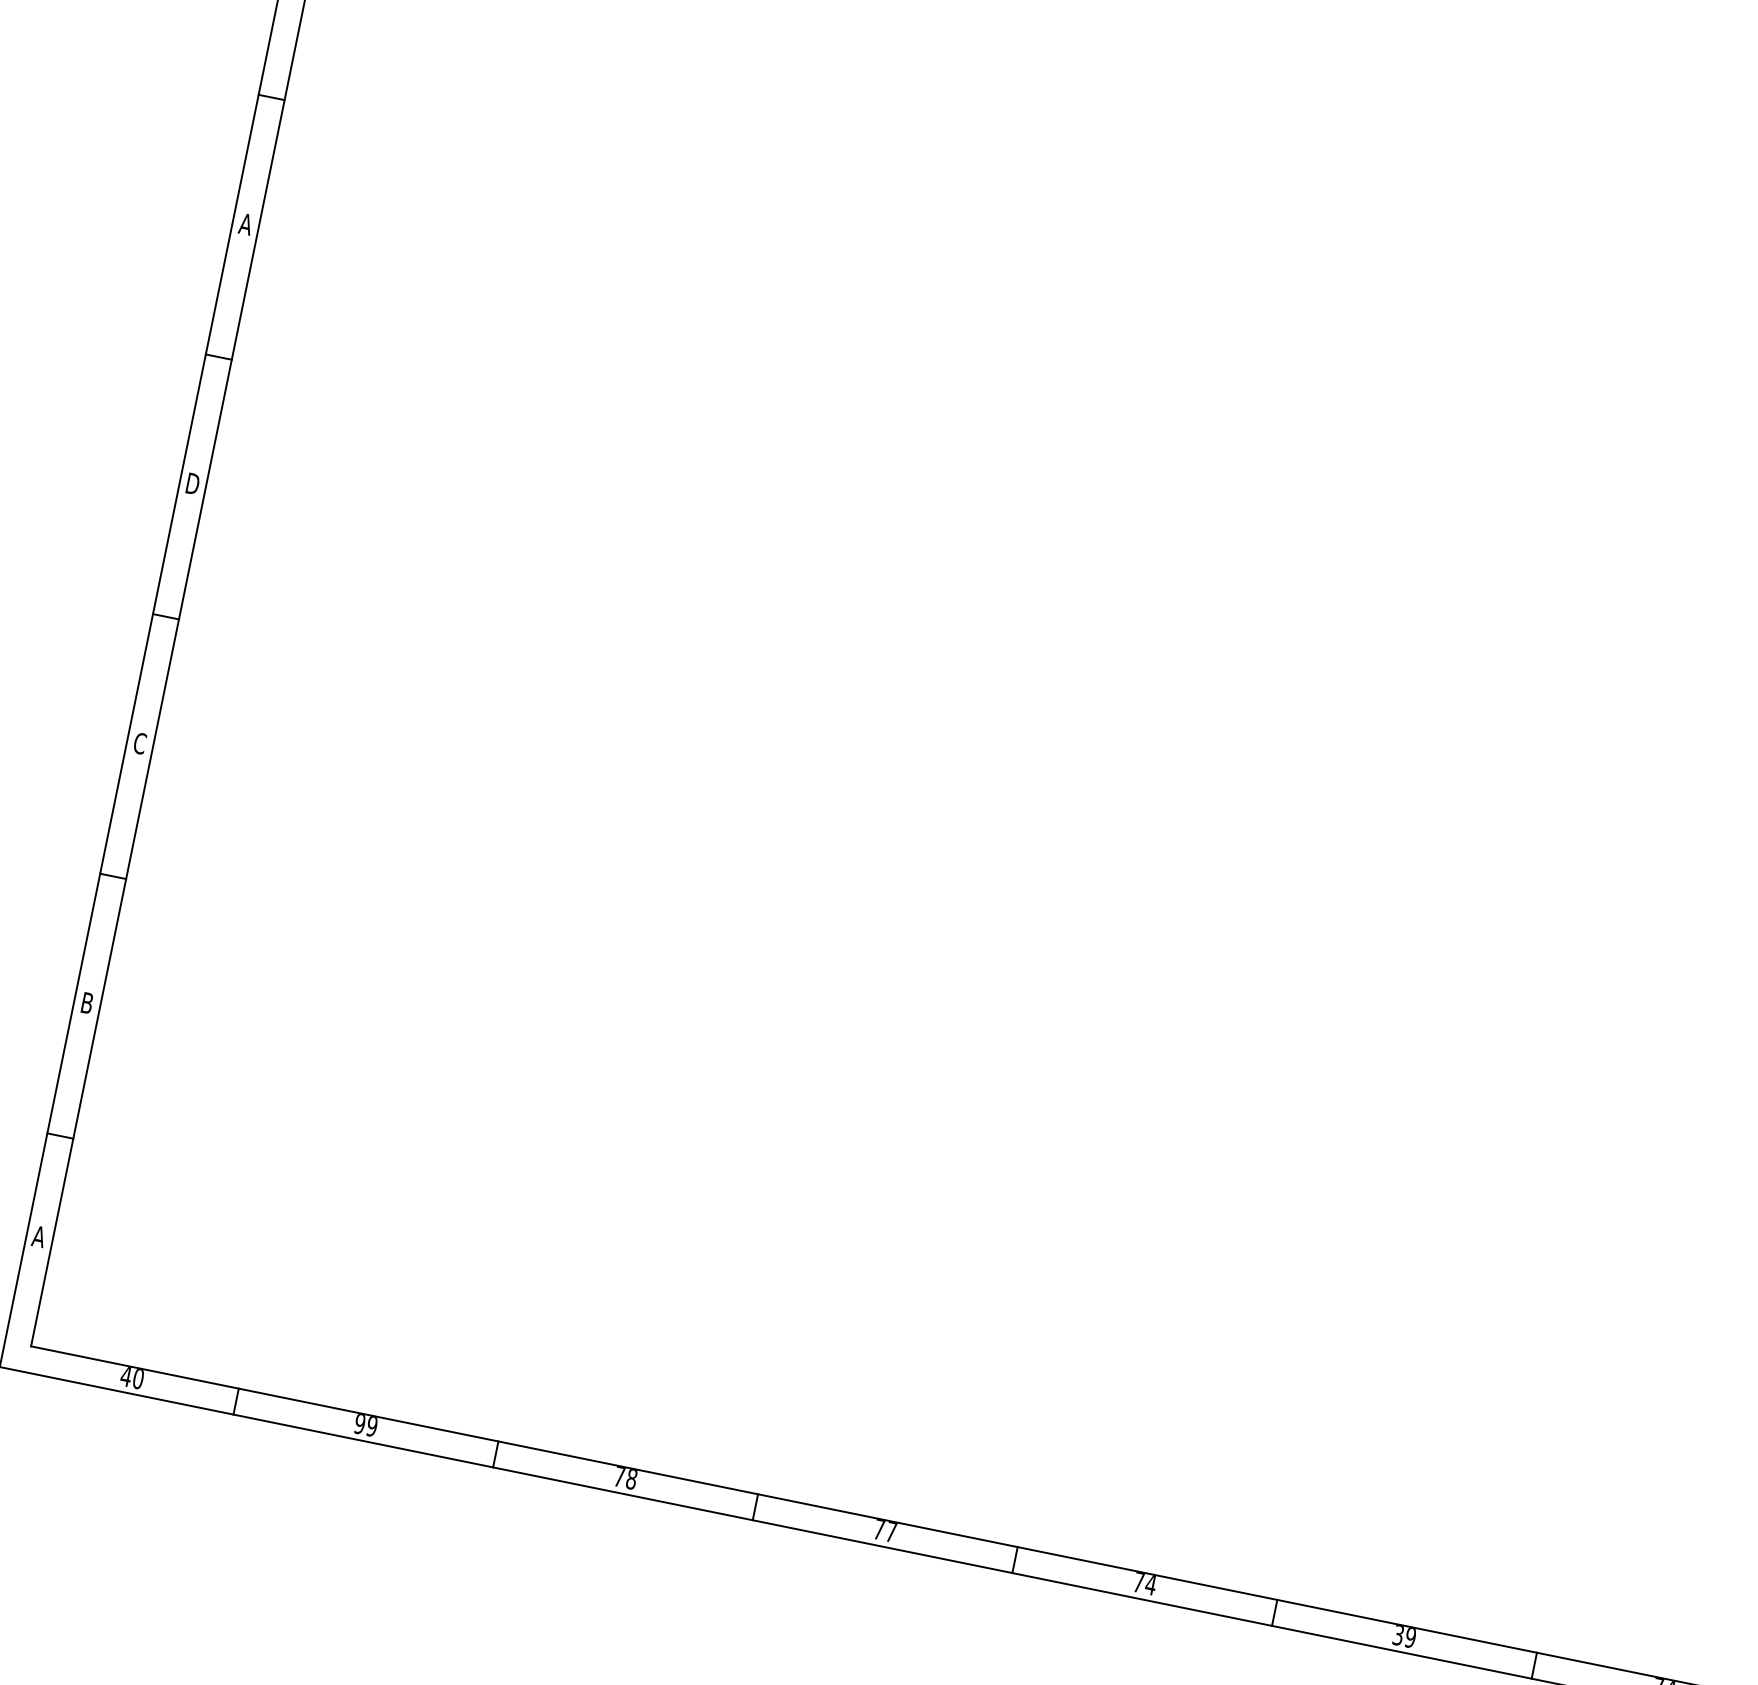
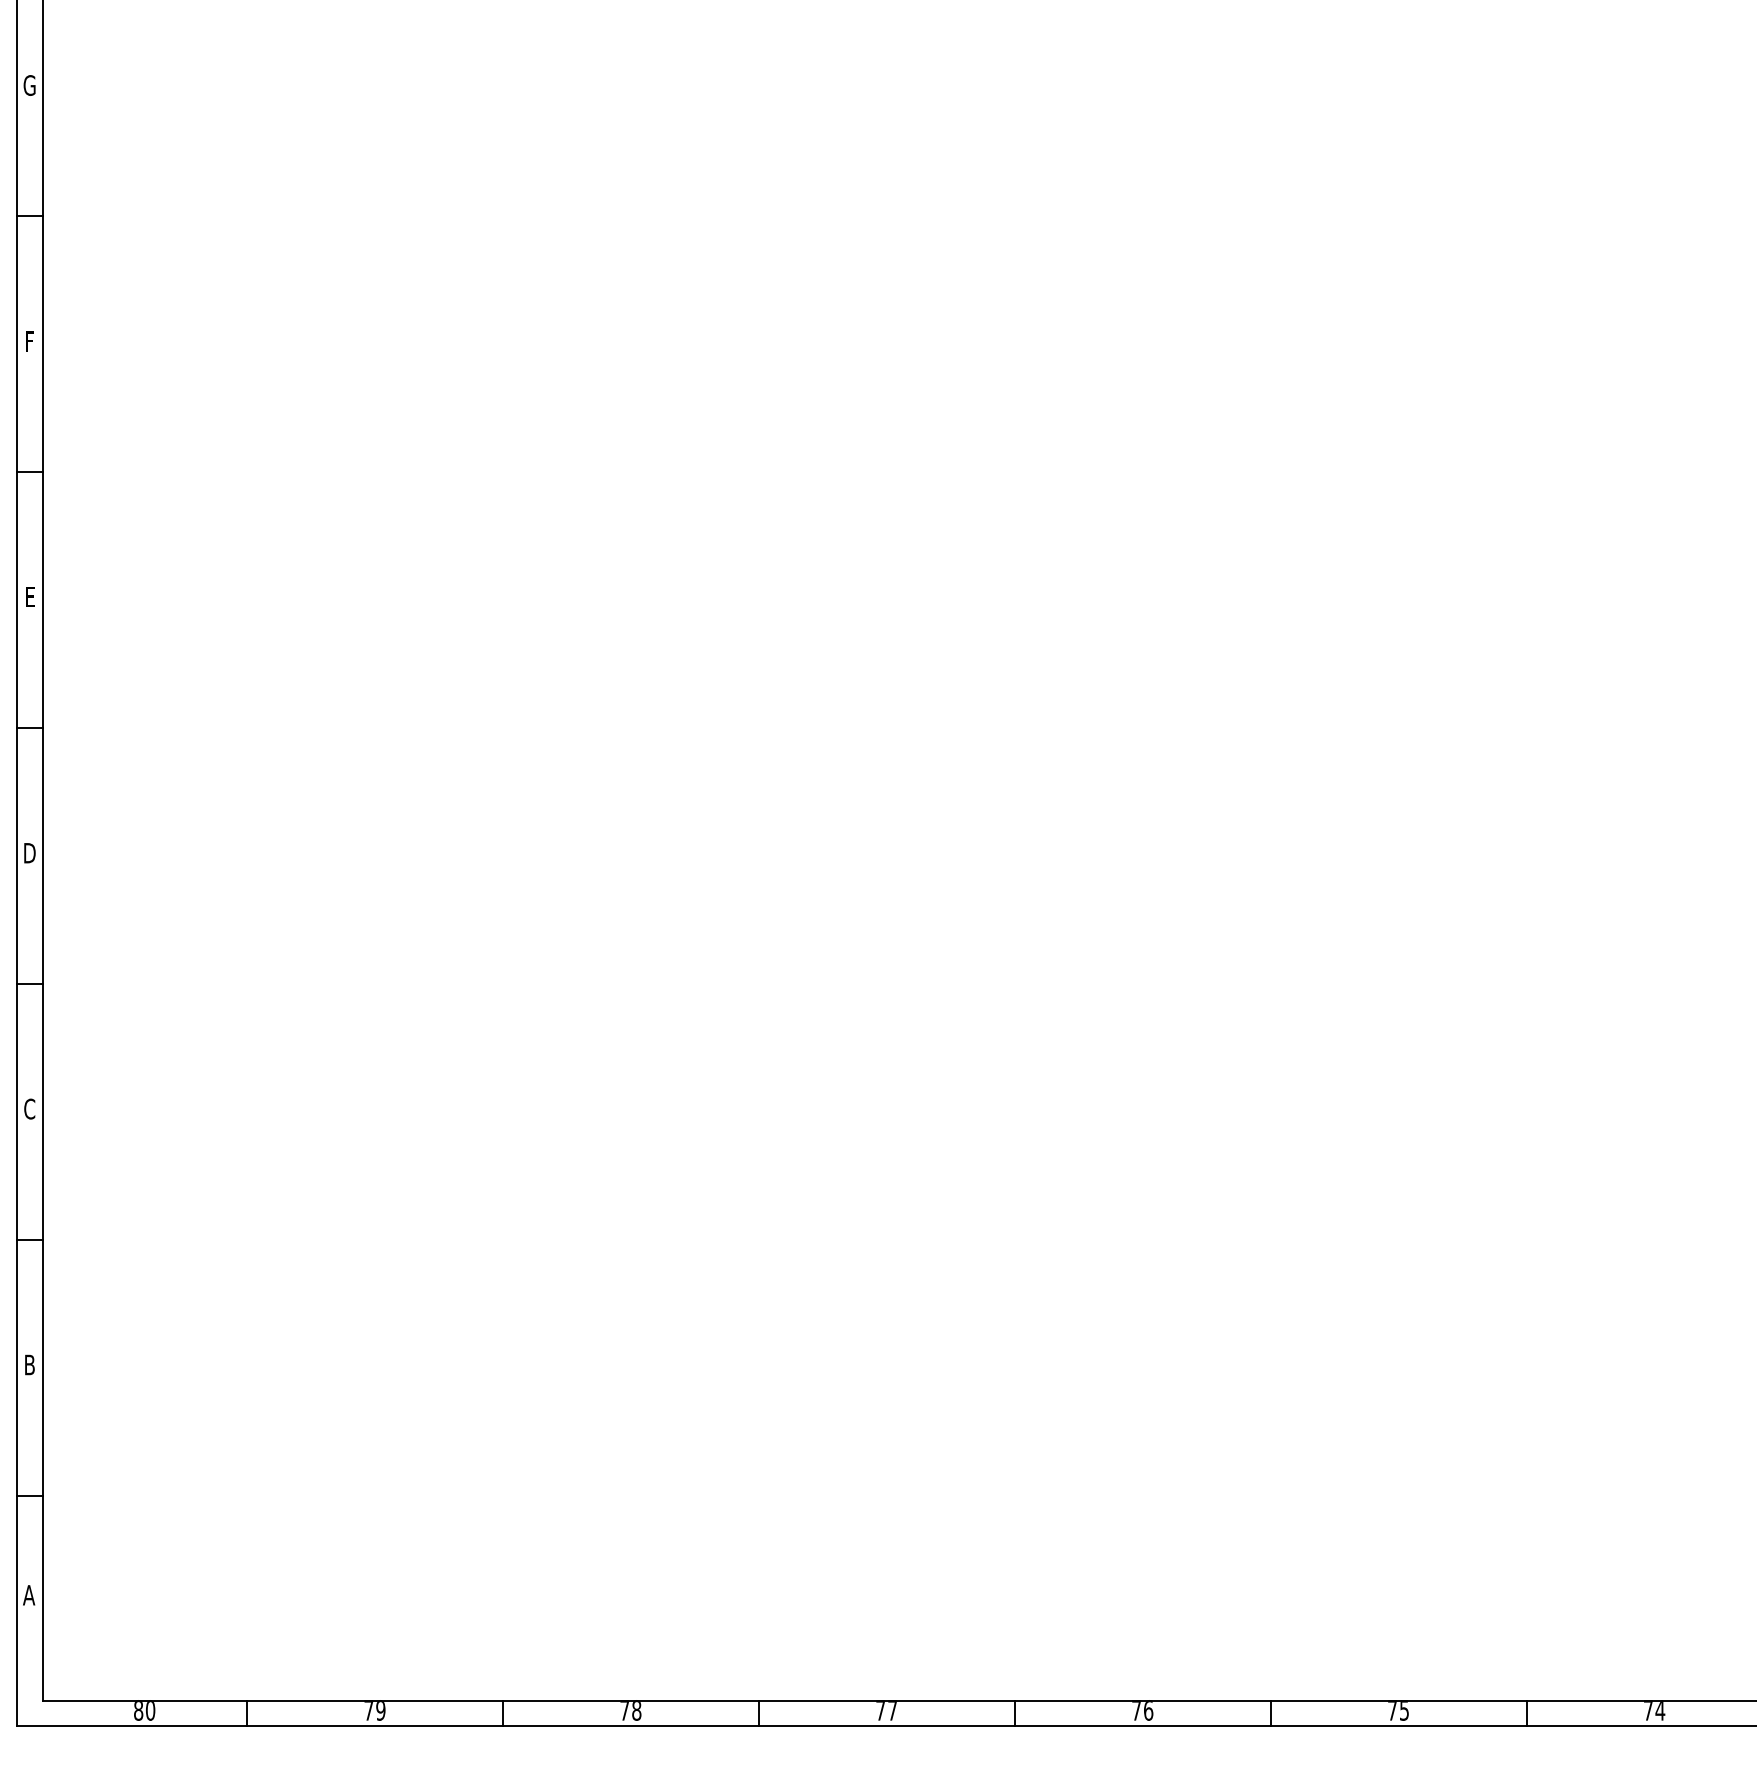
text: (245, 224) -> (29, 597), A -> E
text: (126, 1377) -> (138, 1711), 40 -> 80
text: (359, 1424) -> (368, 1711), 99 -> 79
text: (1150, 1585) -> (1148, 1711), 74 -> 76
text: (1404, 1637) -> (1398, 1711), 39 -> 75

